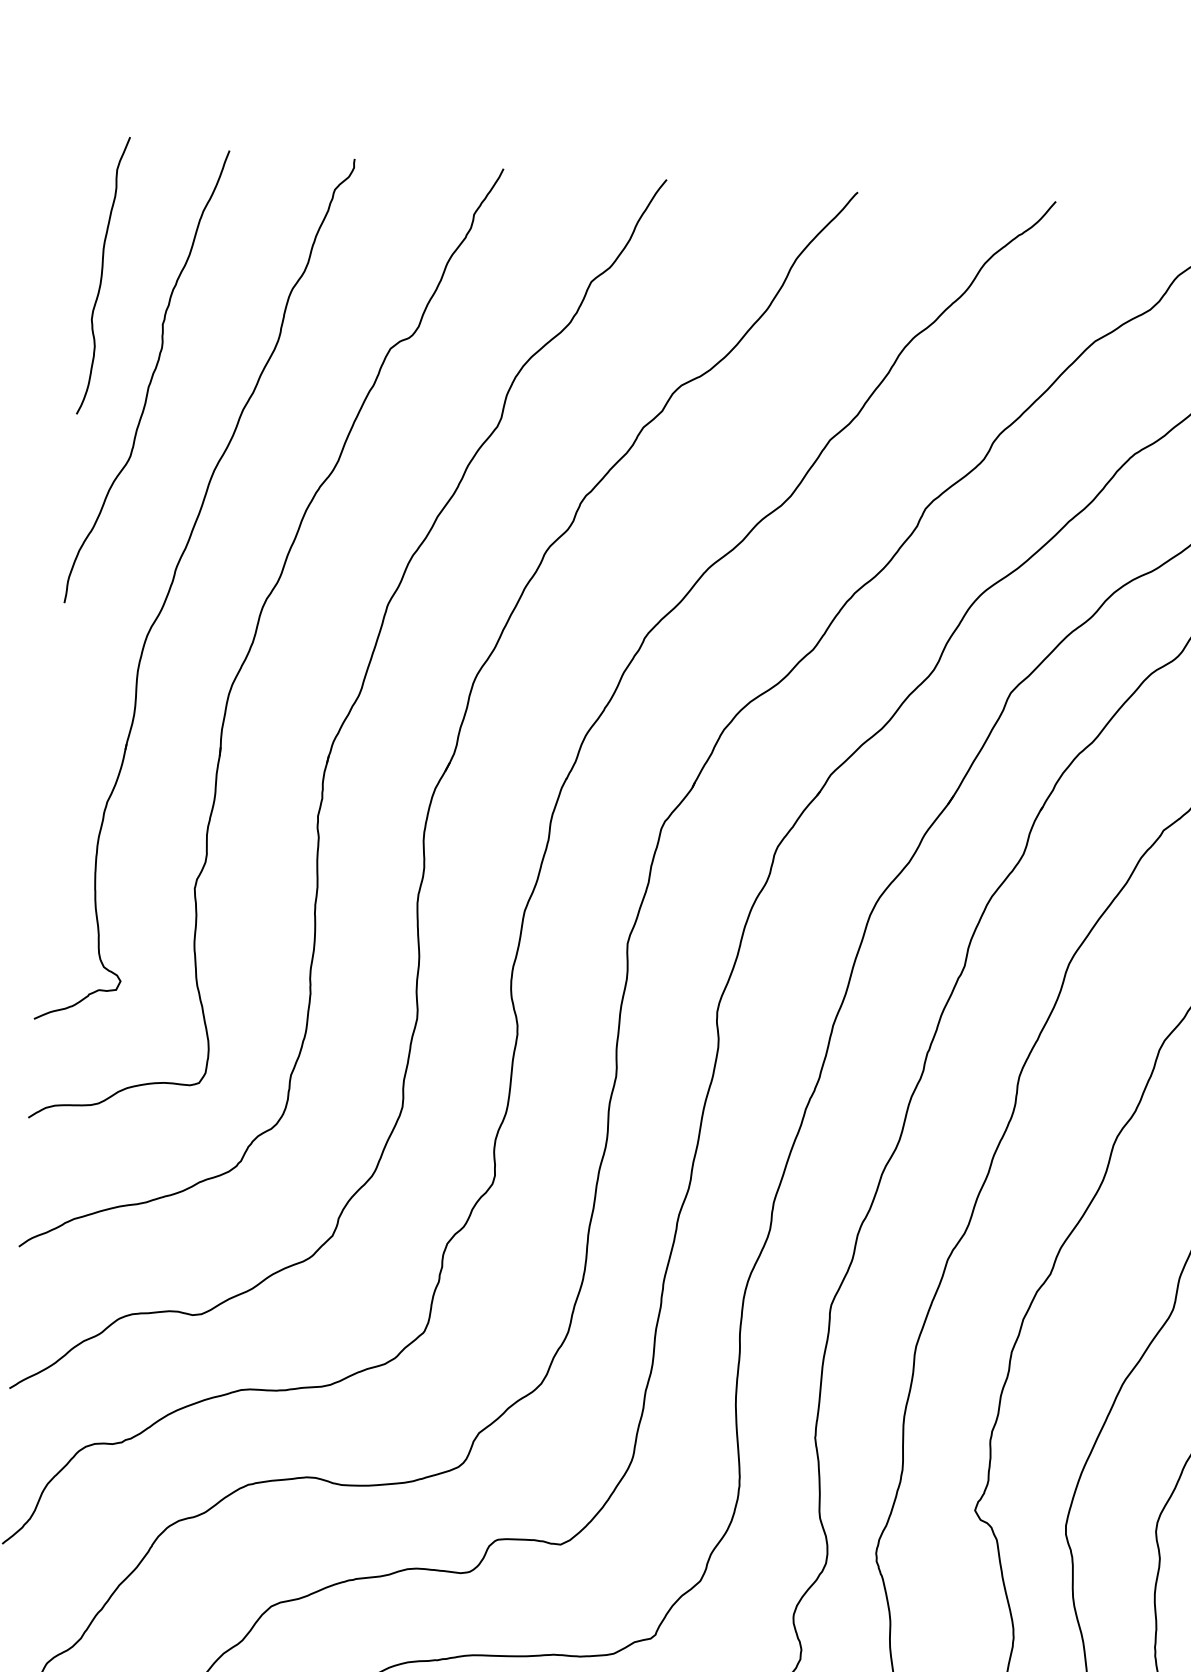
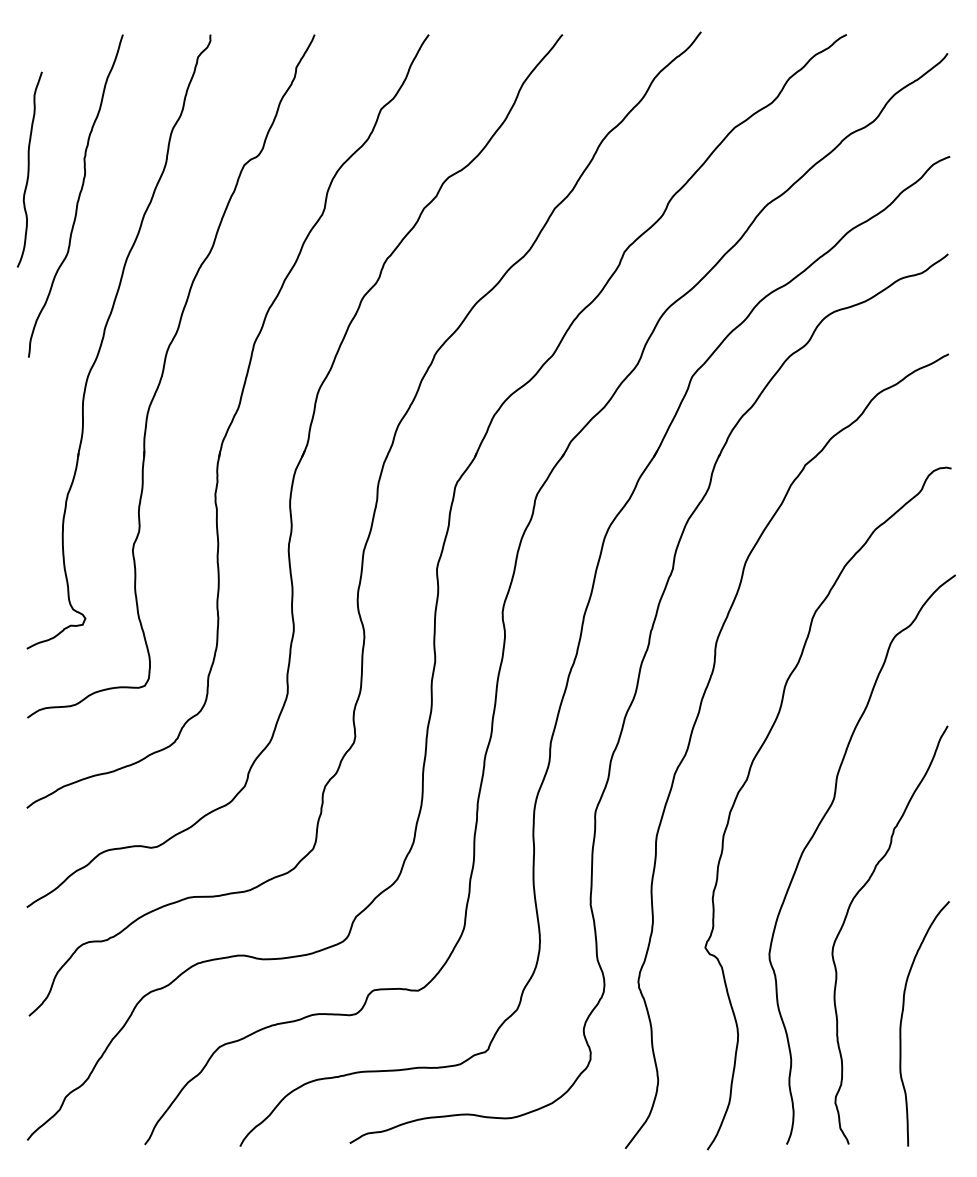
curve: (102, 275) -> (29, 169), moved

